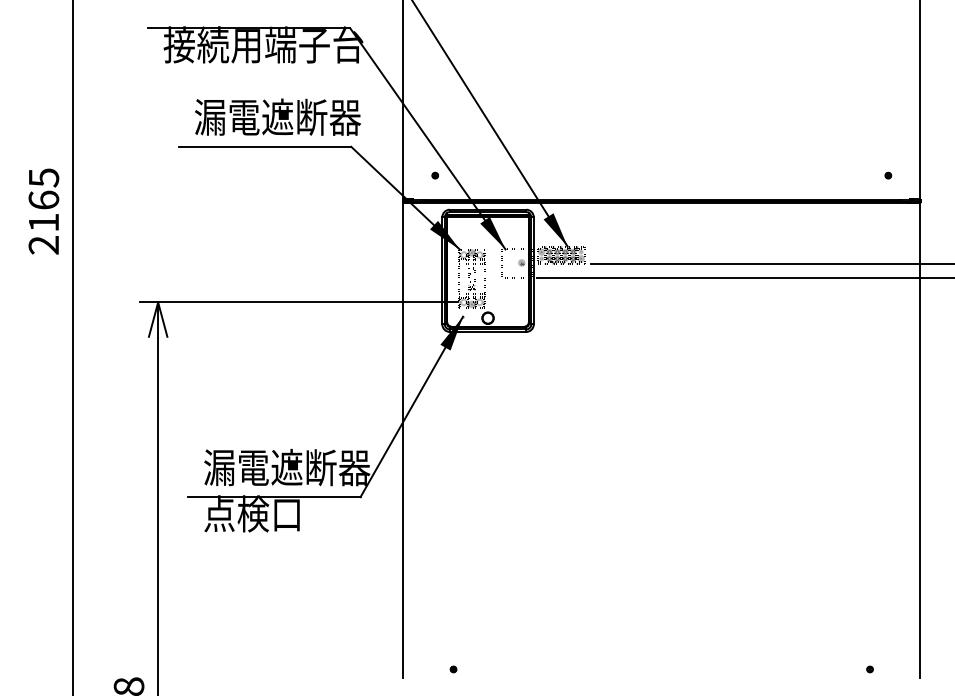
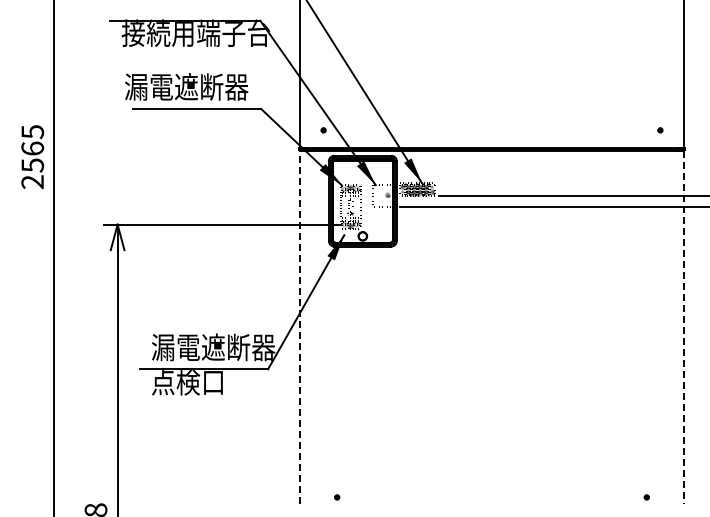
text: (277, 116) -> (186, 86), moved
text: (43, 222) -> (32, 165), 2165 -> 2565
line: (402, 439) -> (299, 326), solid -> dashed
line: (920, 440) -> (684, 327), solid -> dashed

